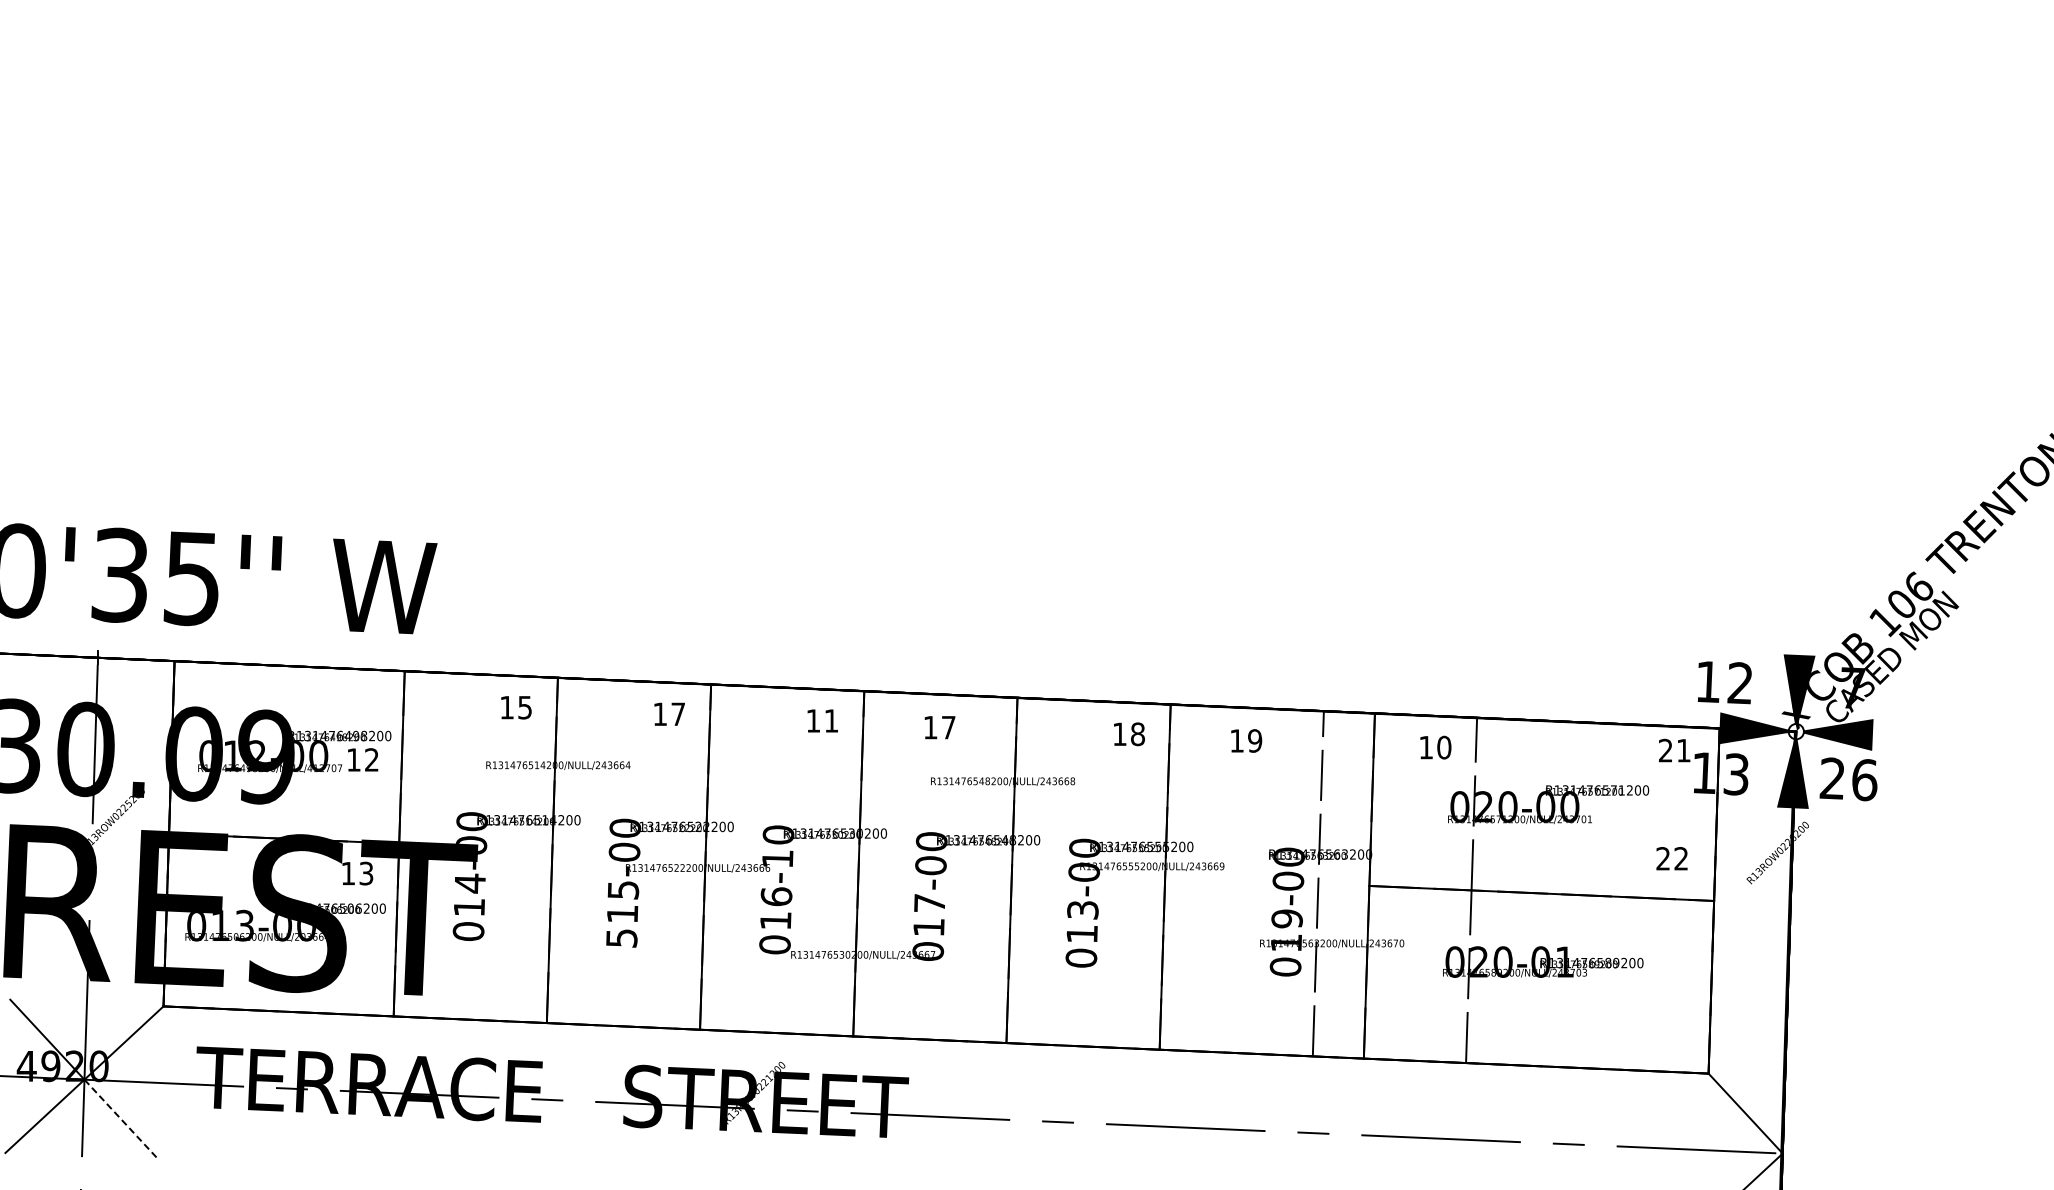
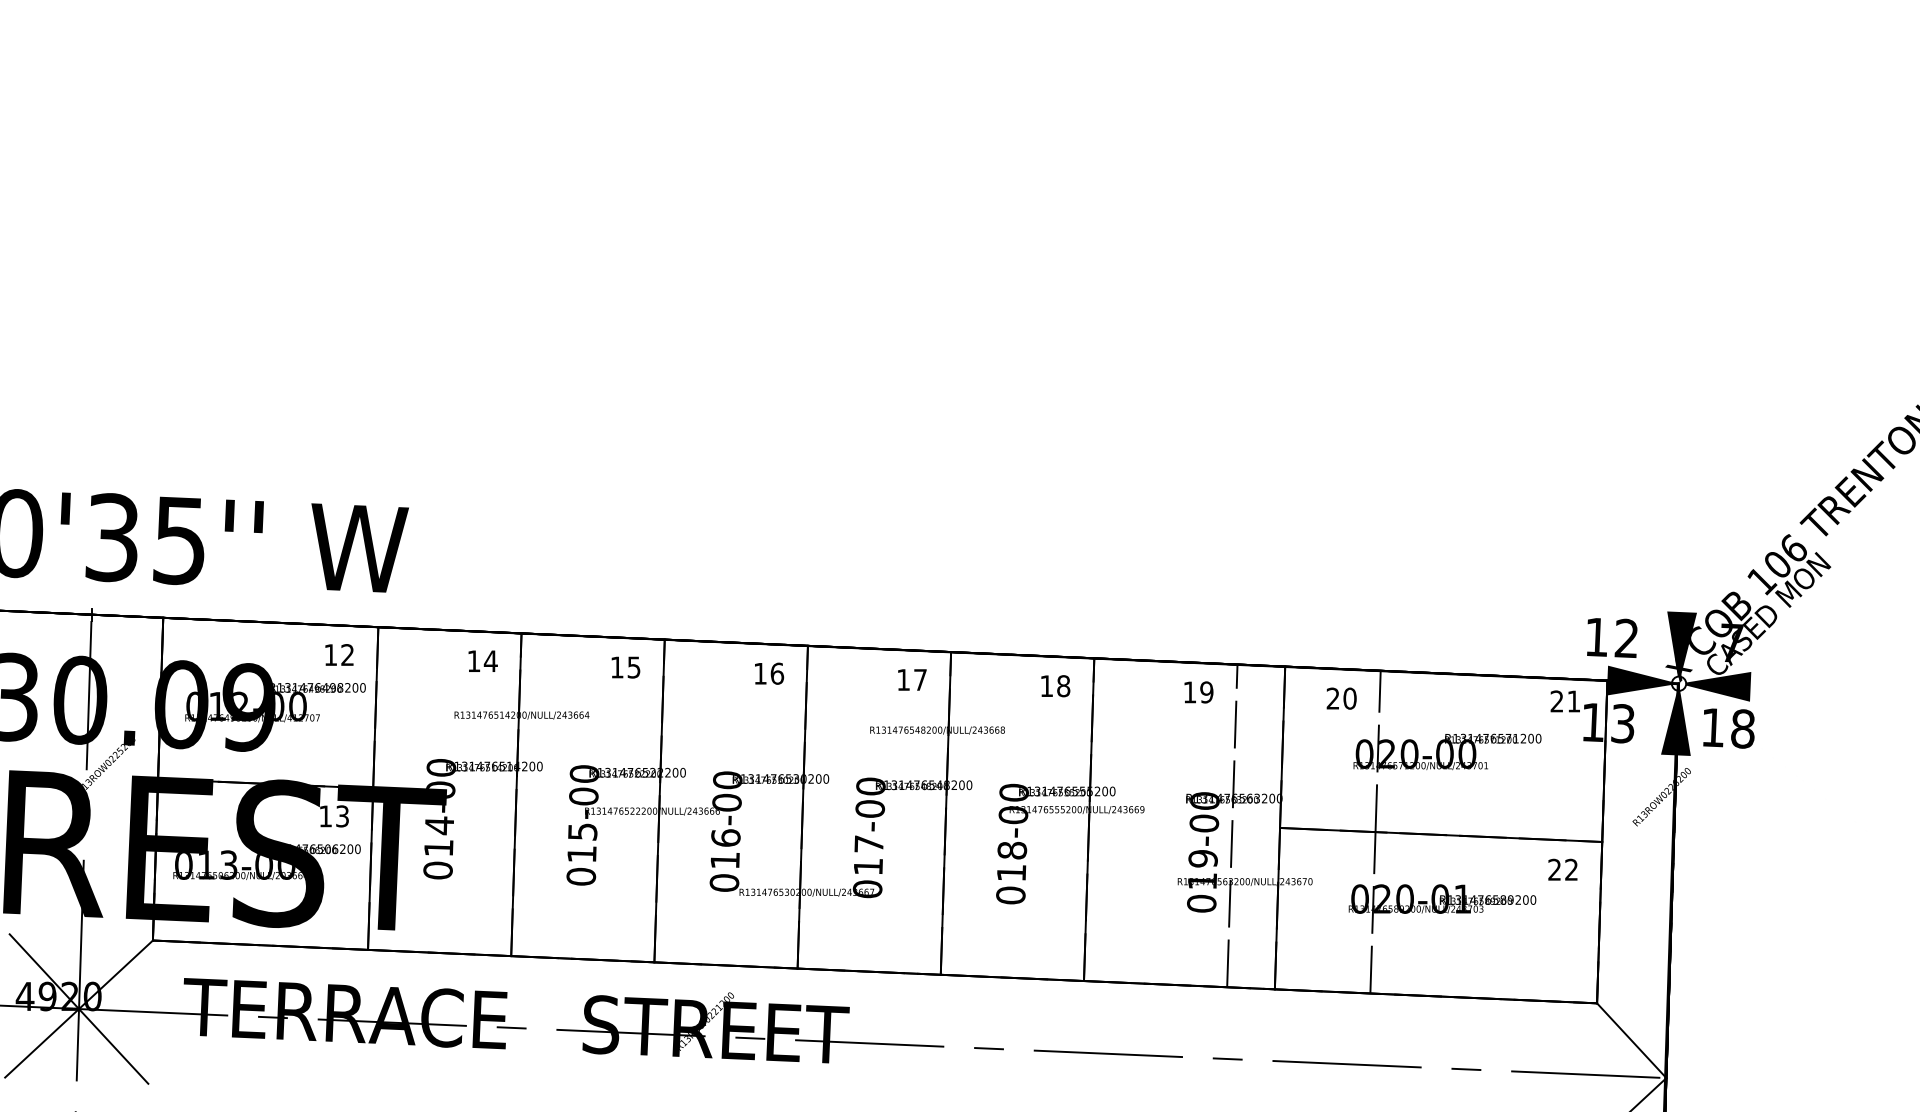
text: (524, 707) -> (490, 661), 15 -> 14
text: (677, 714) -> (633, 667), 17 -> 15
text: (831, 720) -> (777, 673), 11 -> 16
text: (939, 727) -> (911, 679), moved
text: (1246, 740) -> (1198, 691), moved
text: (1425, 747) -> (1332, 698), 10 -> 20
text: (363, 759) -> (339, 654), moved
text: (1848, 778) -> (1727, 727), 26 -> 18
text: (777, 858) -> (726, 802), 016-10 -> 016-00
text: (1671, 858) -> (1562, 869), moved
text: (1082, 909) -> (1011, 849), 013-00 -> 018-00
text: (621, 937) -> (580, 876), 515-00 -> 015-00
line: (121, 1119) -> (113, 1046), dashed -> solid

